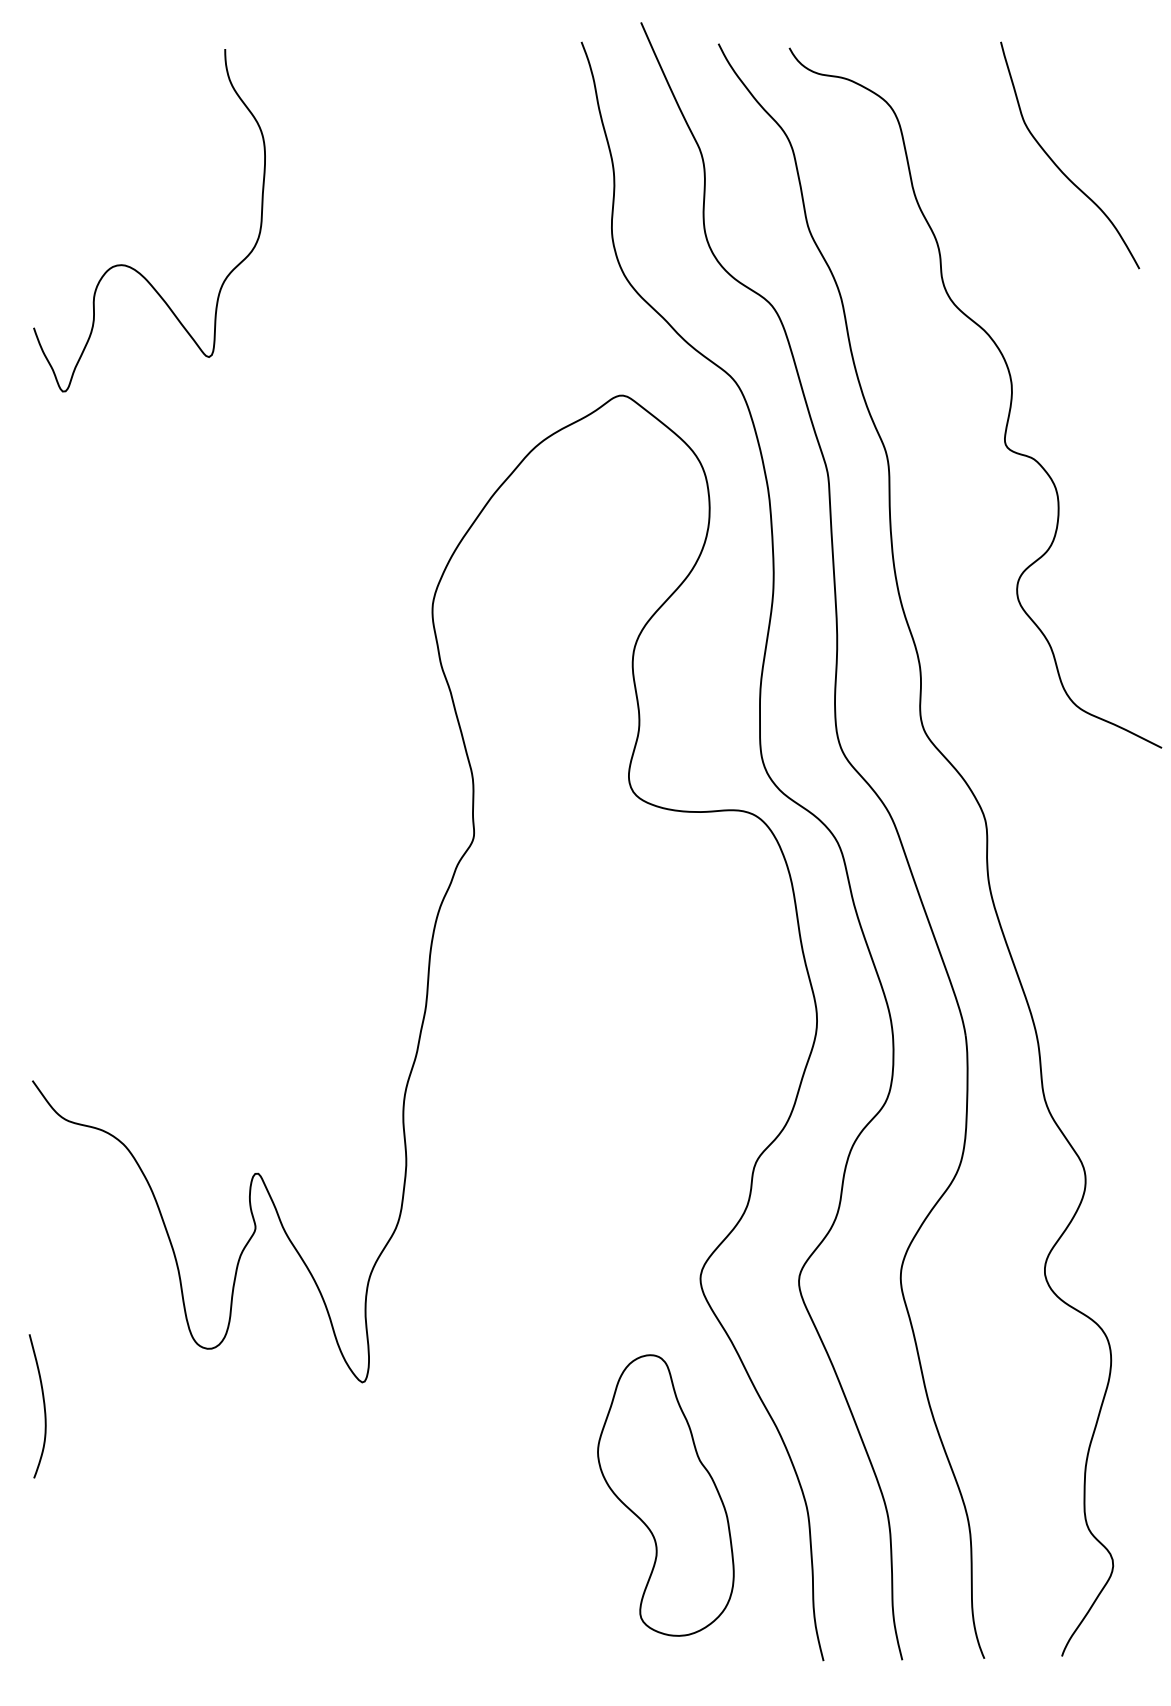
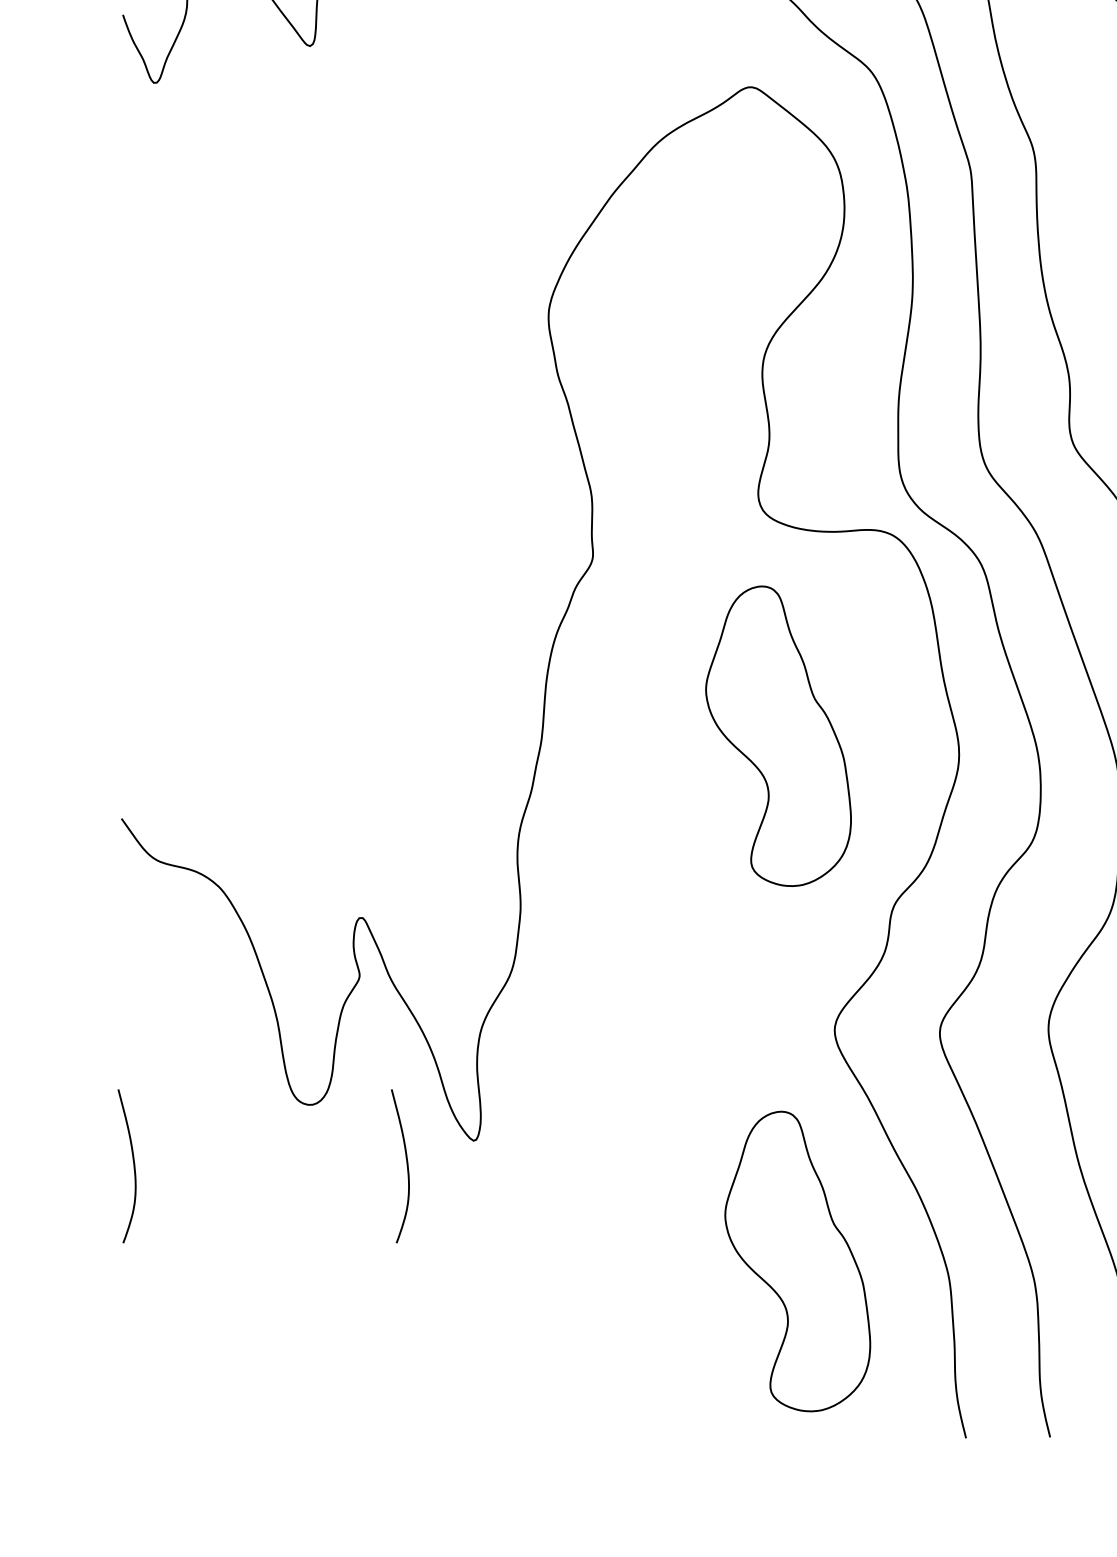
part: (647, 1003) -> (778, 736), added
curve: (299, 1406) -> (406, 1166), added

